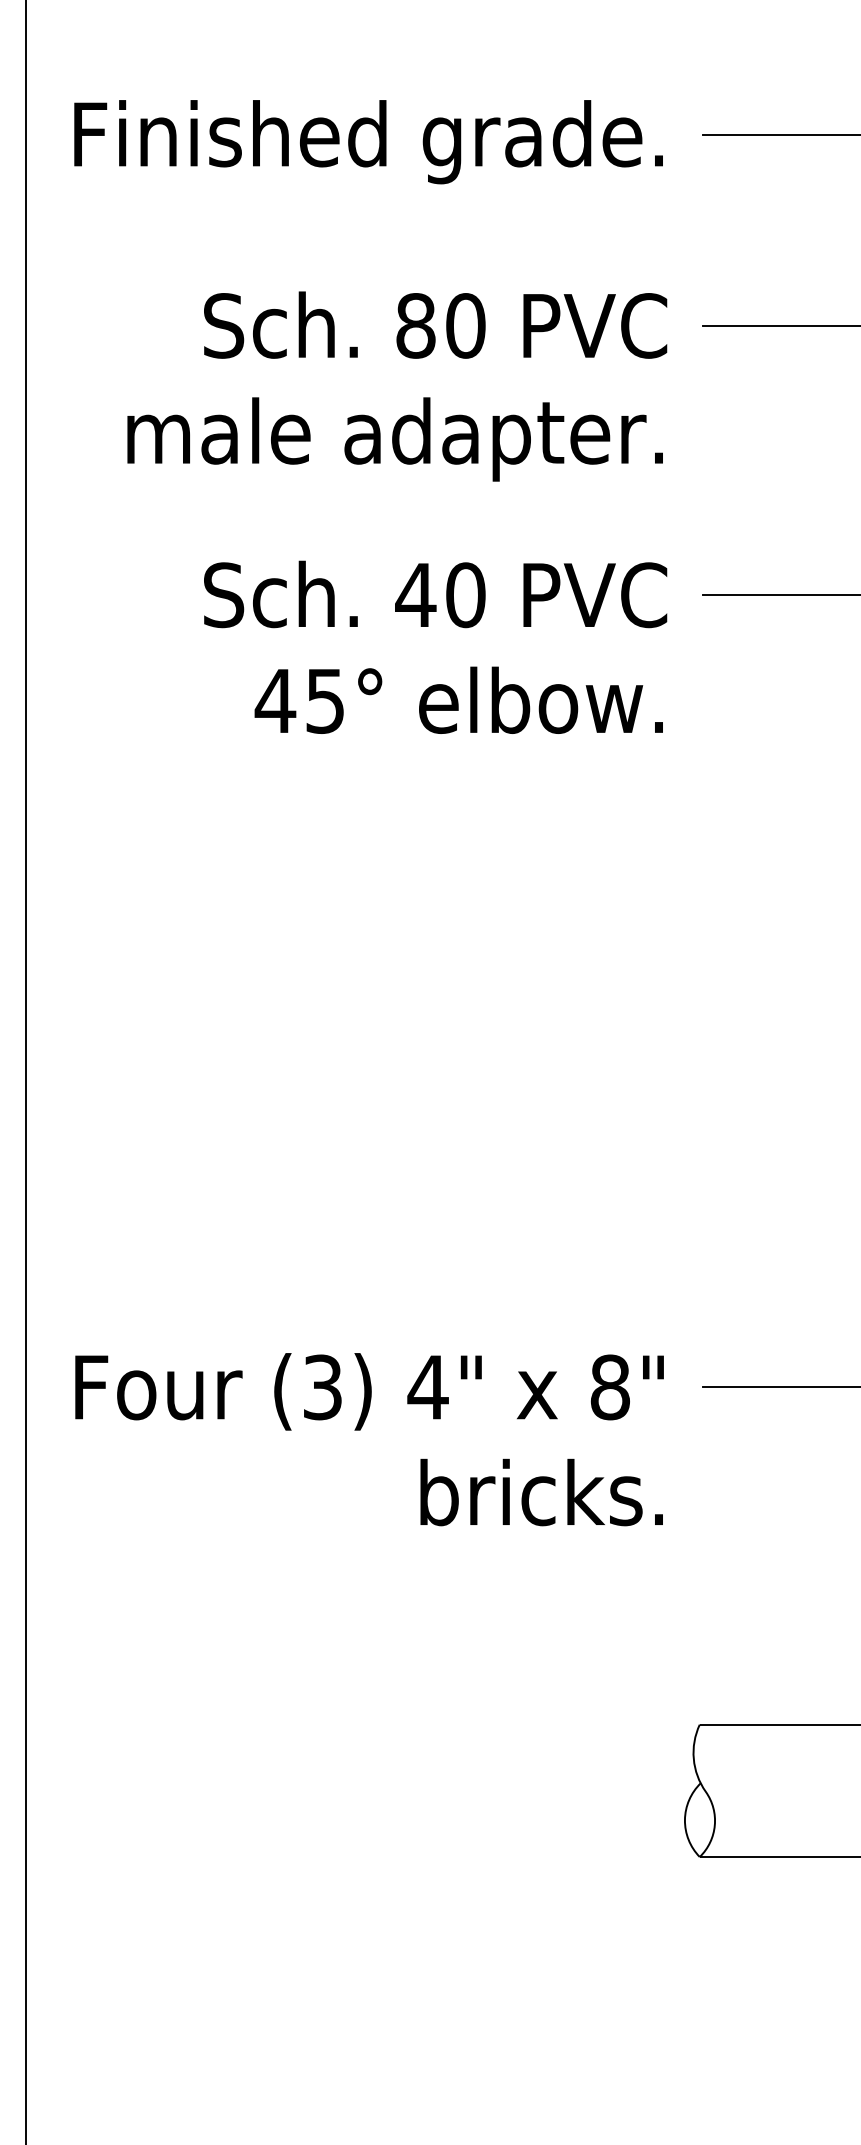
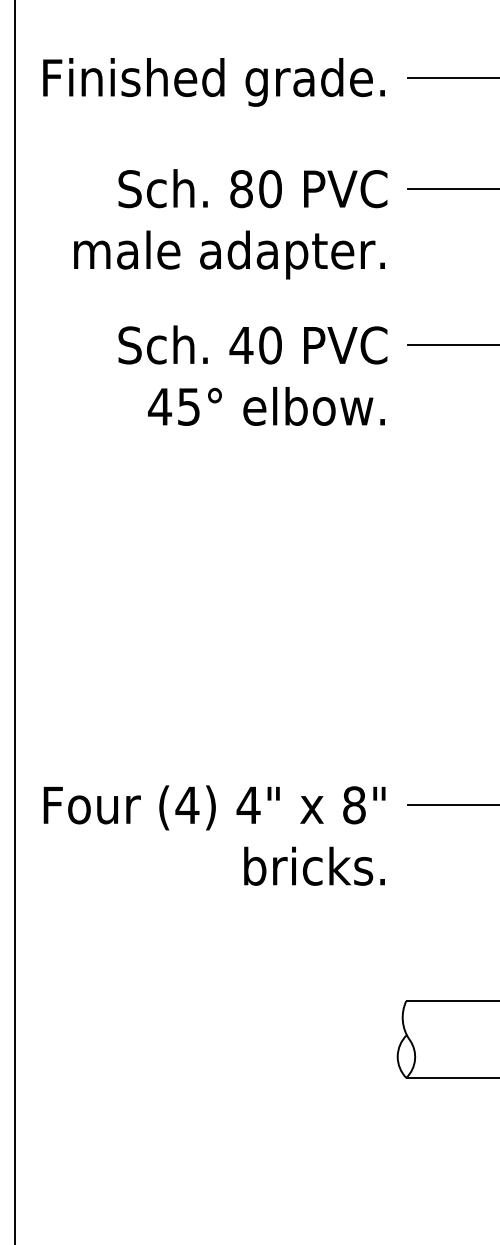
text: (322, 1387) -> (187, 805), (3) -> (4)

